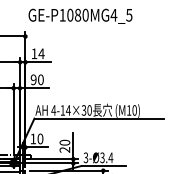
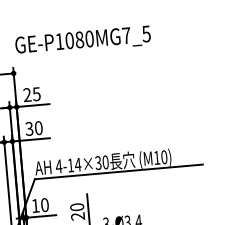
text: (113, 15) -> (125, 36), GE-P1080MG4_5 -> GE-P1080MG7_5
text: (37, 53) -> (31, 94), 14 -> 25
text: (33, 80) -> (29, 129), 90 -> 30

